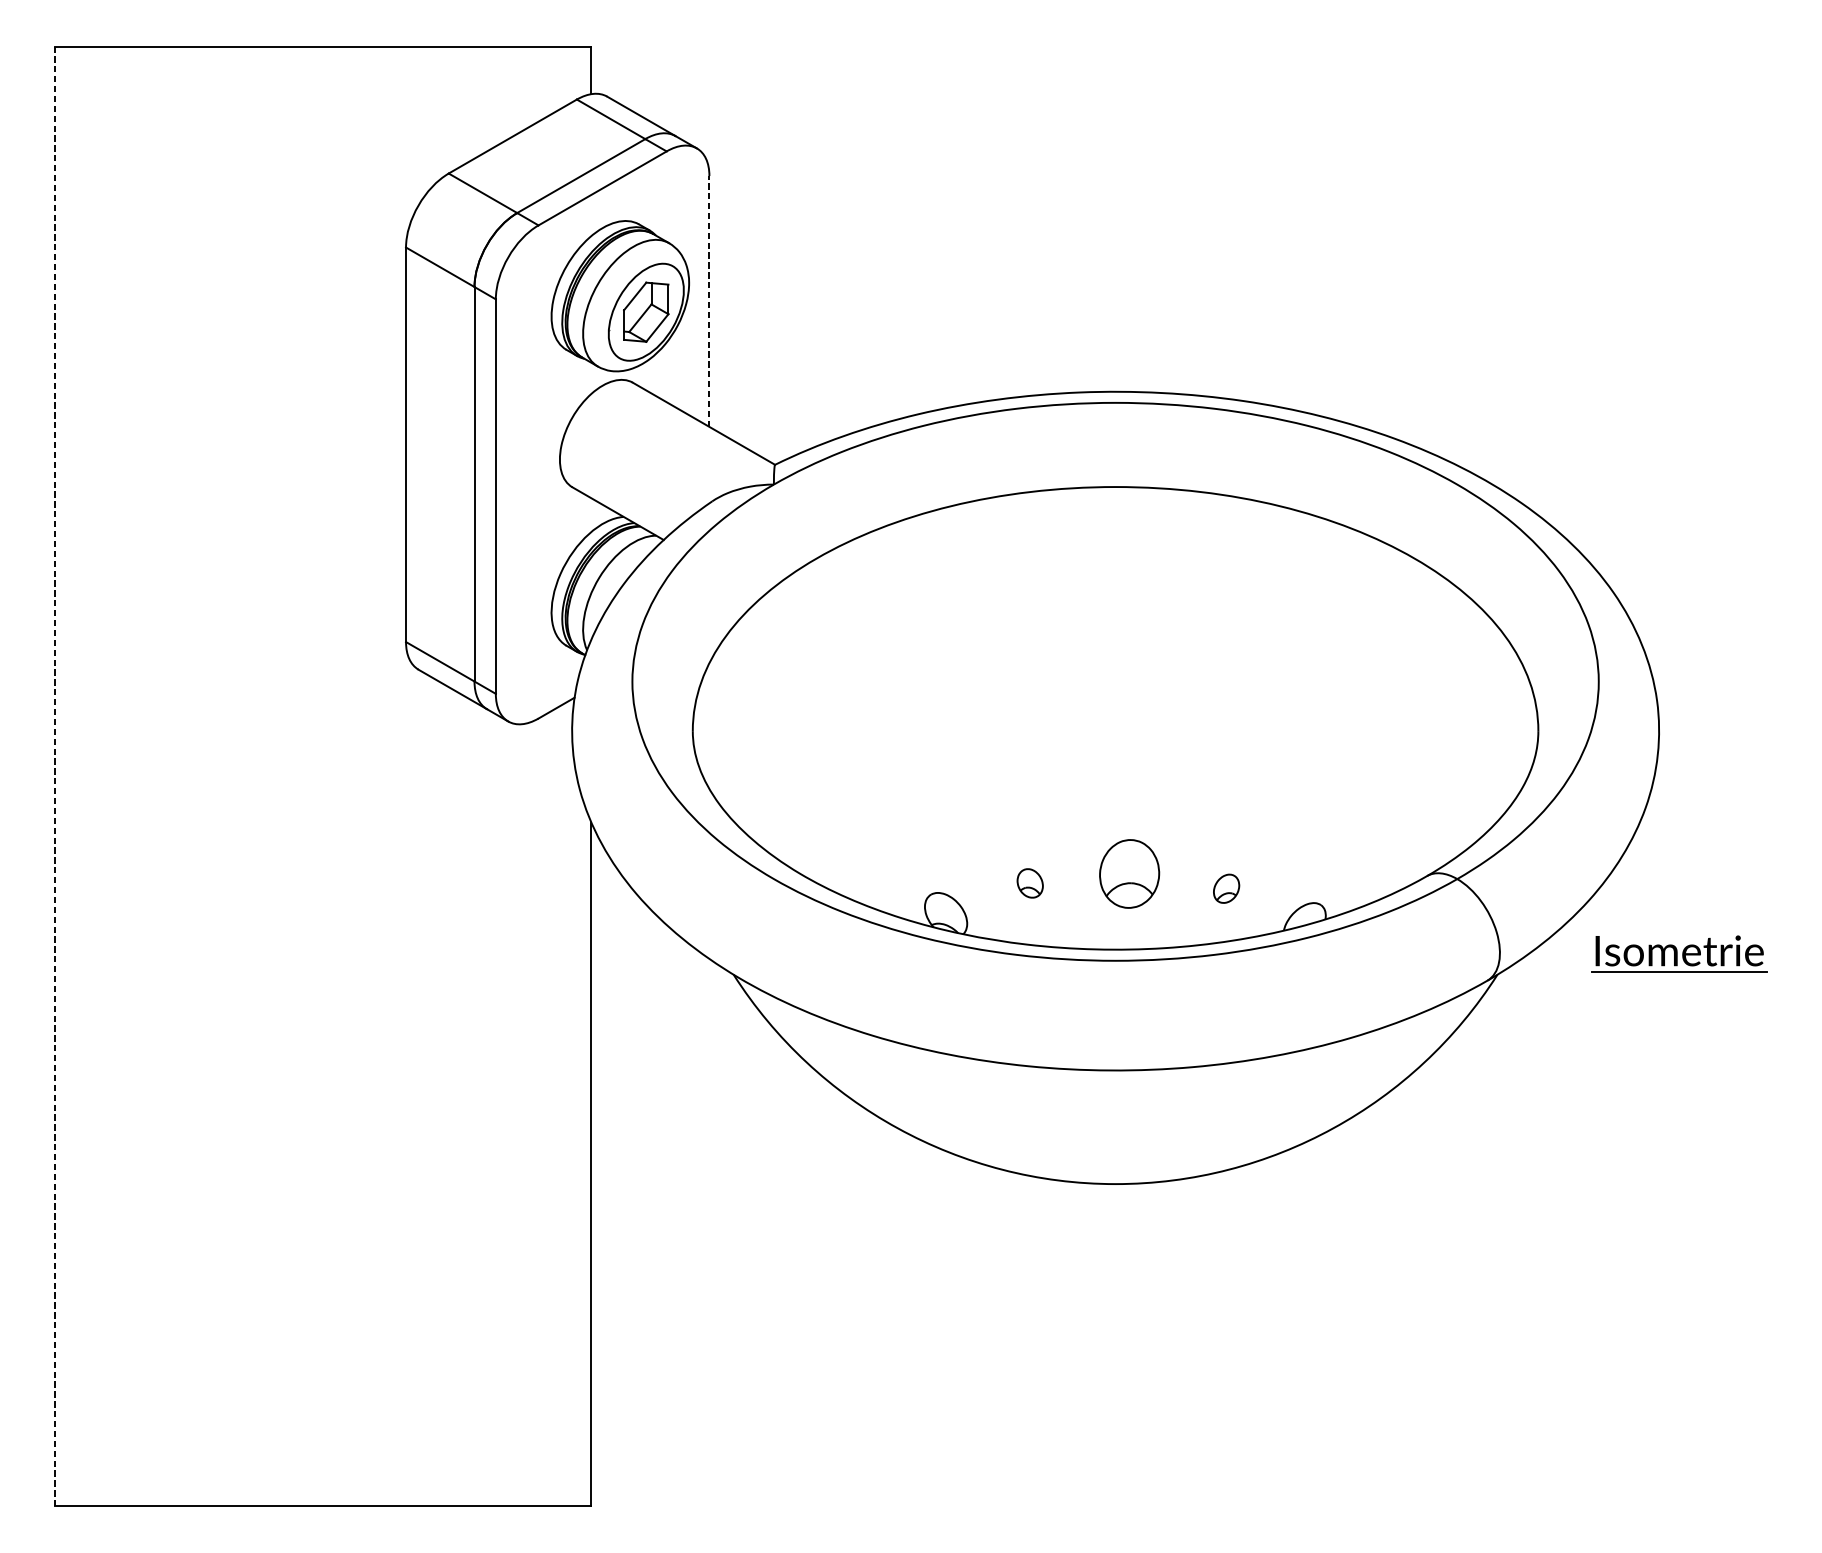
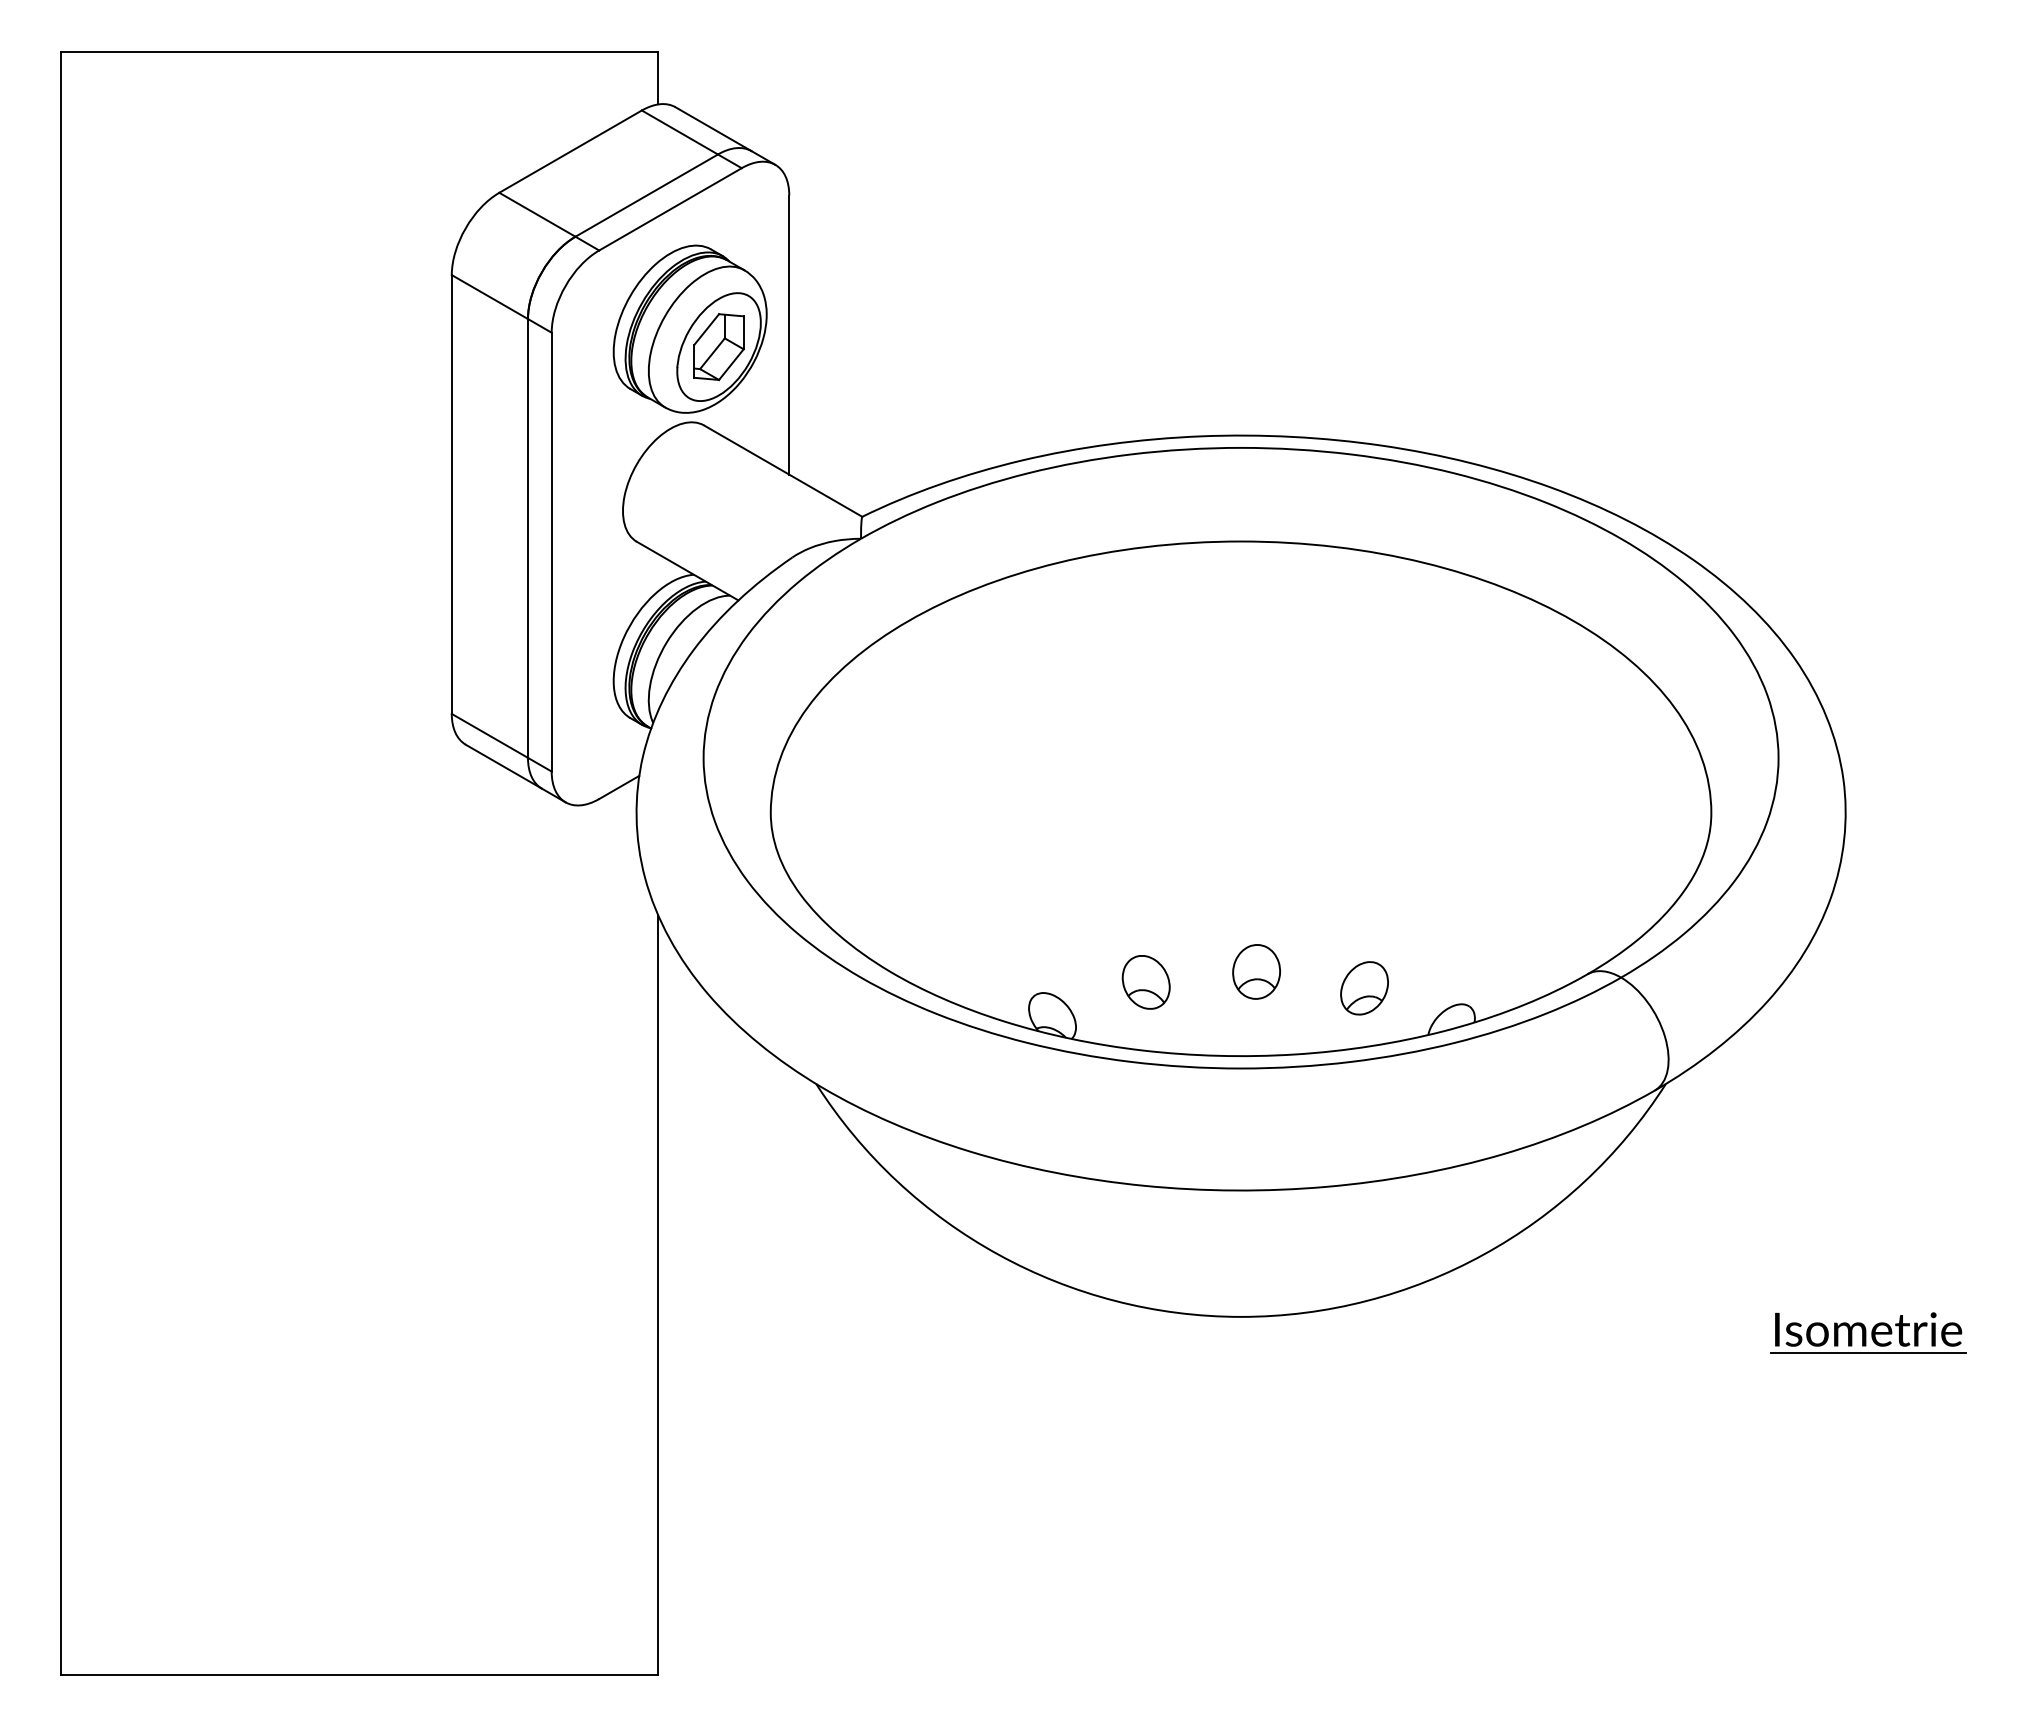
line: (709, 301) -> (789, 335), dashed -> solid
line: (54, 776) -> (60, 863), dashed -> solid
part: (1129, 873) -> (1256, 971), size x0.71
part: (1029, 883) -> (1145, 982), size x1.67
part: (1226, 888) -> (1364, 988), size x1.67
part: (1679, 953) -> (1868, 1332), moved

